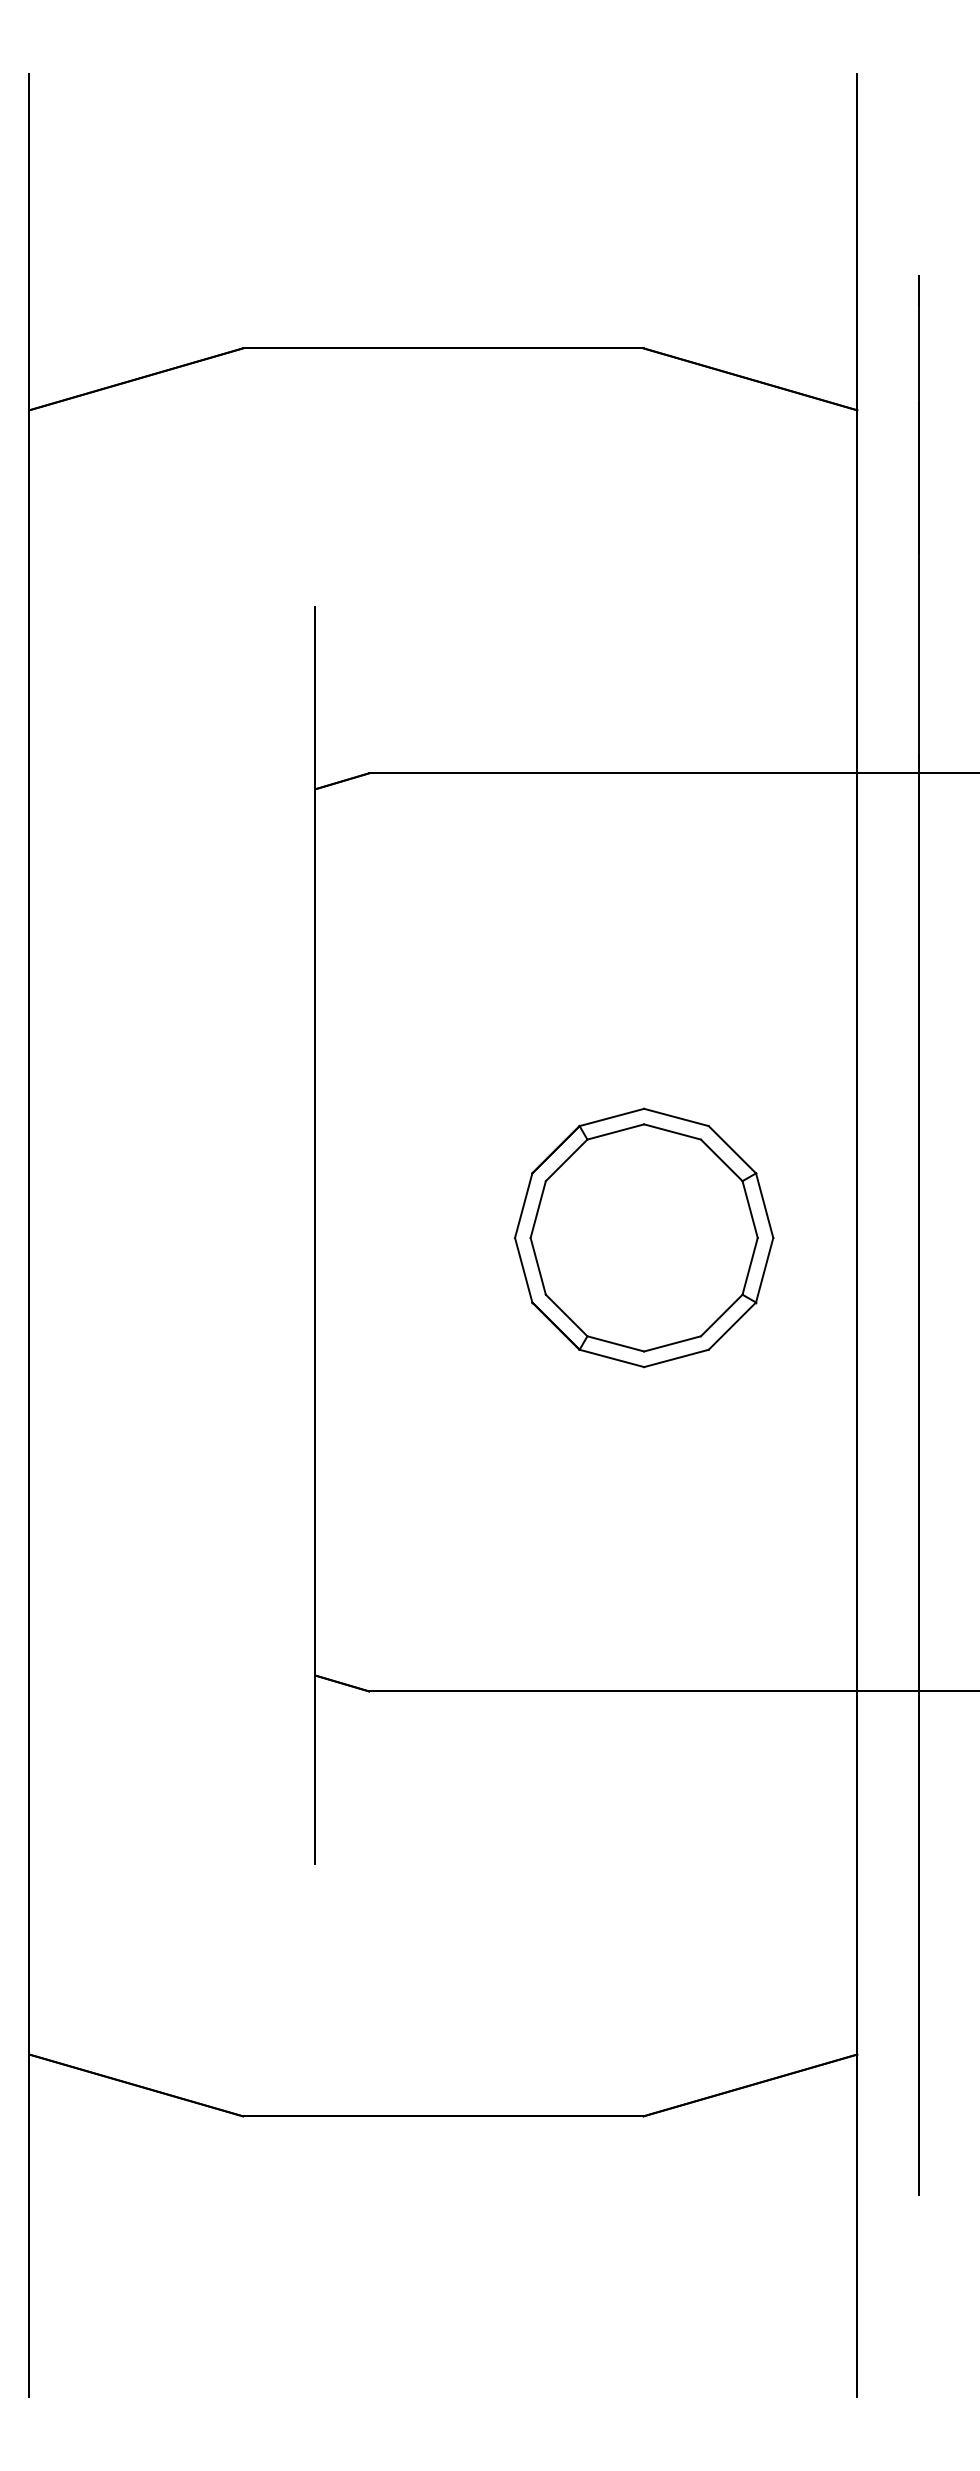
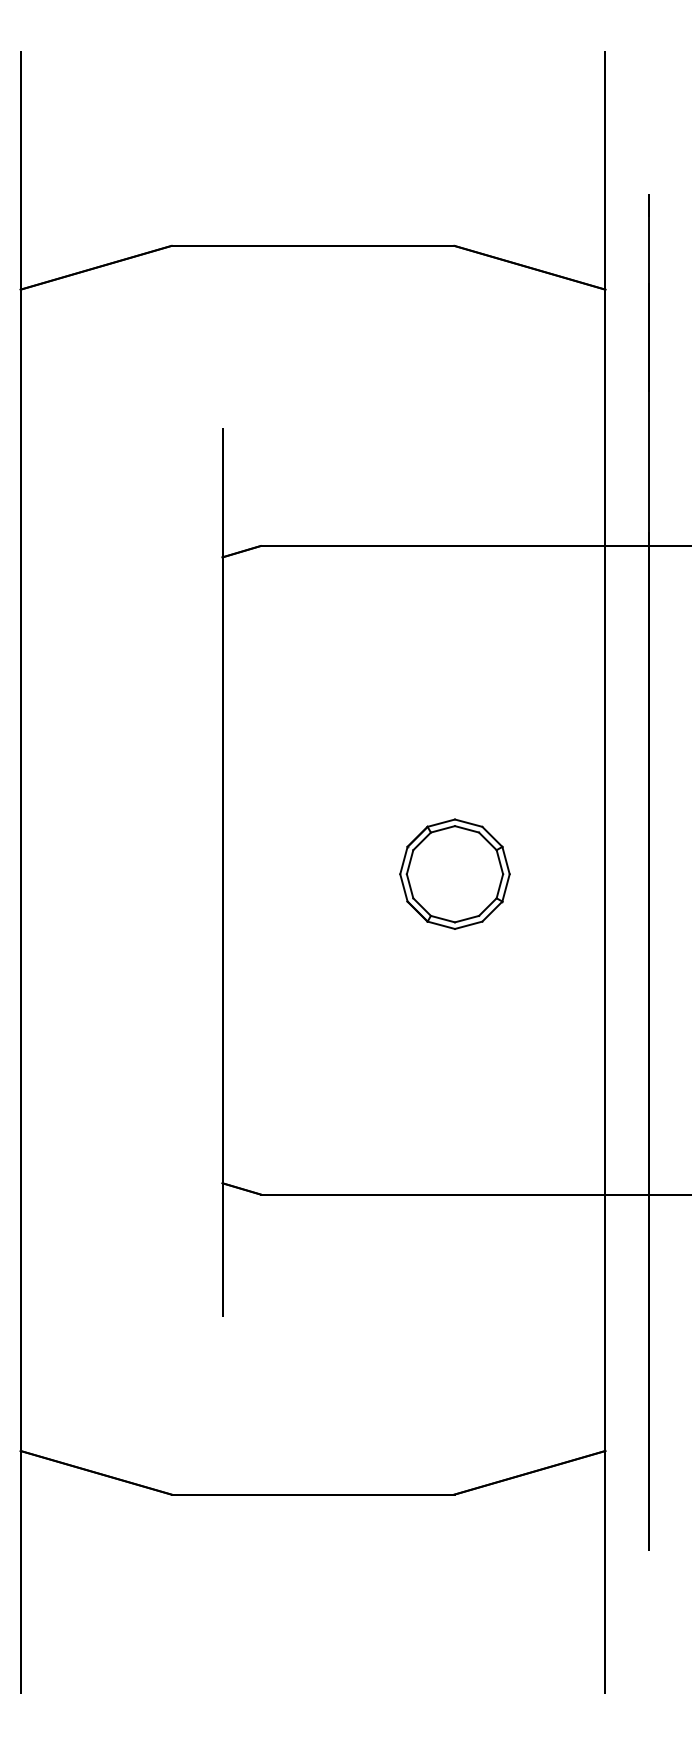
part: (644, 1237) -> (455, 873), size x0.6

